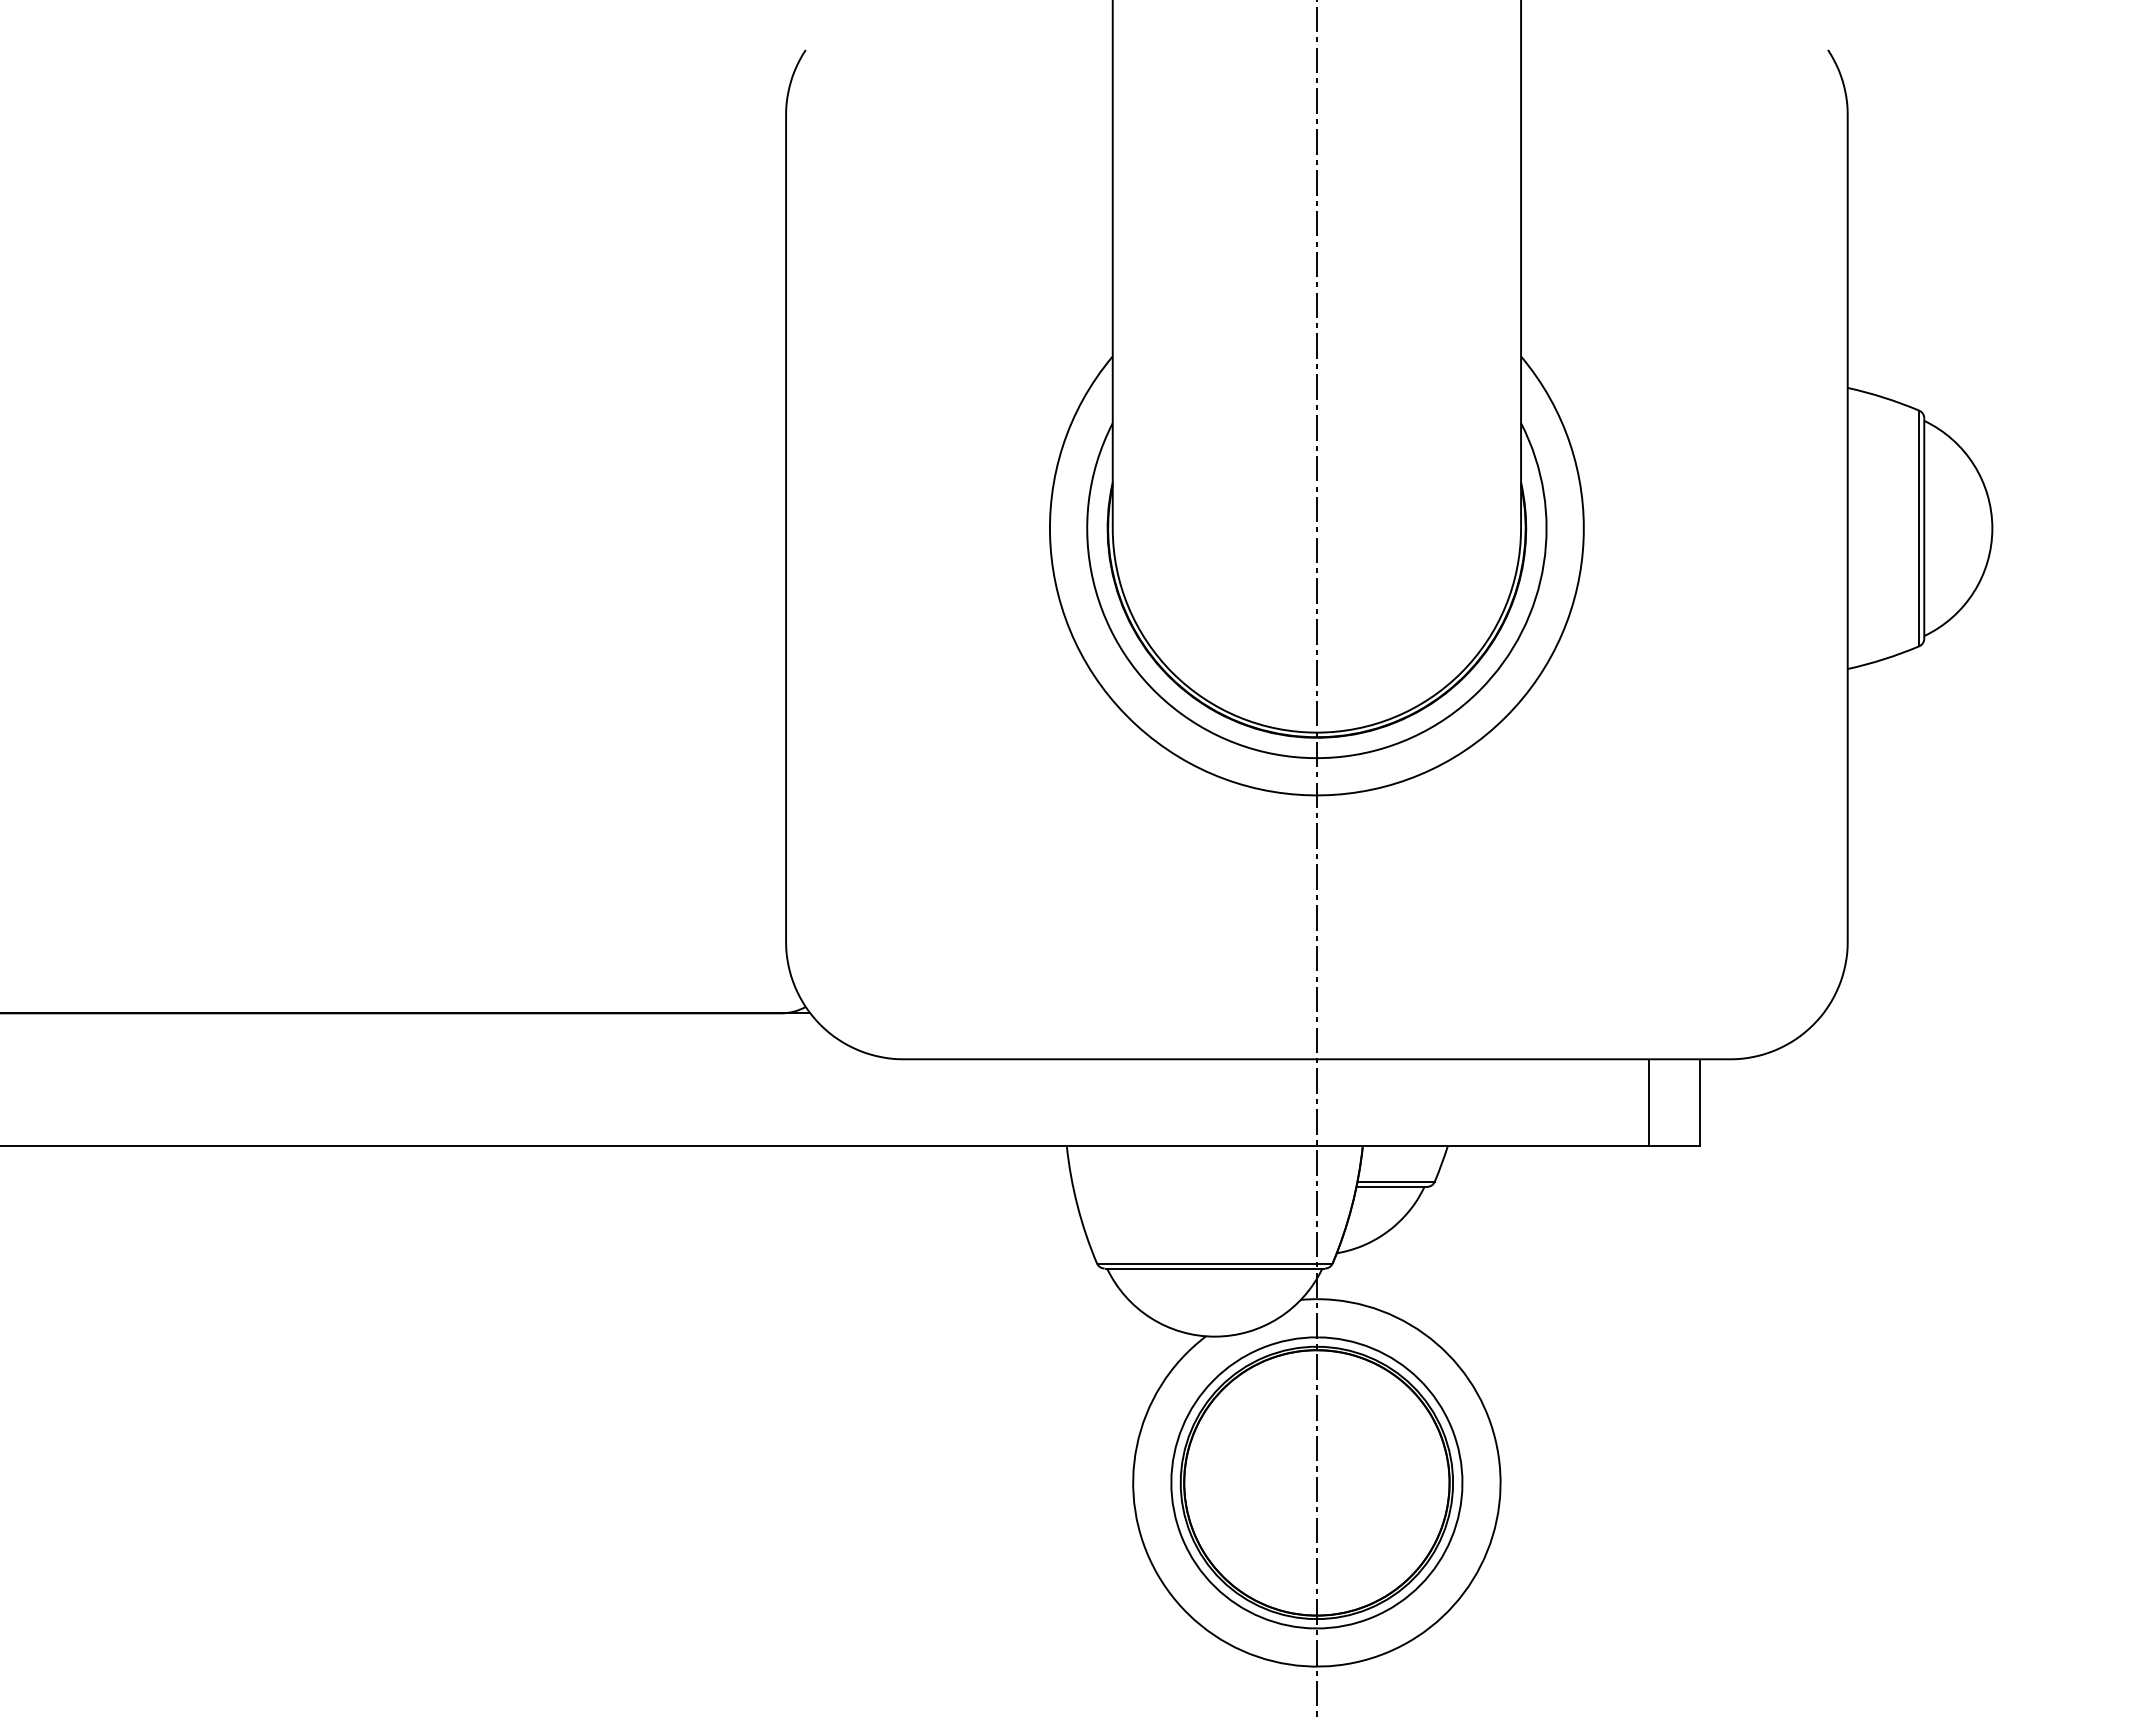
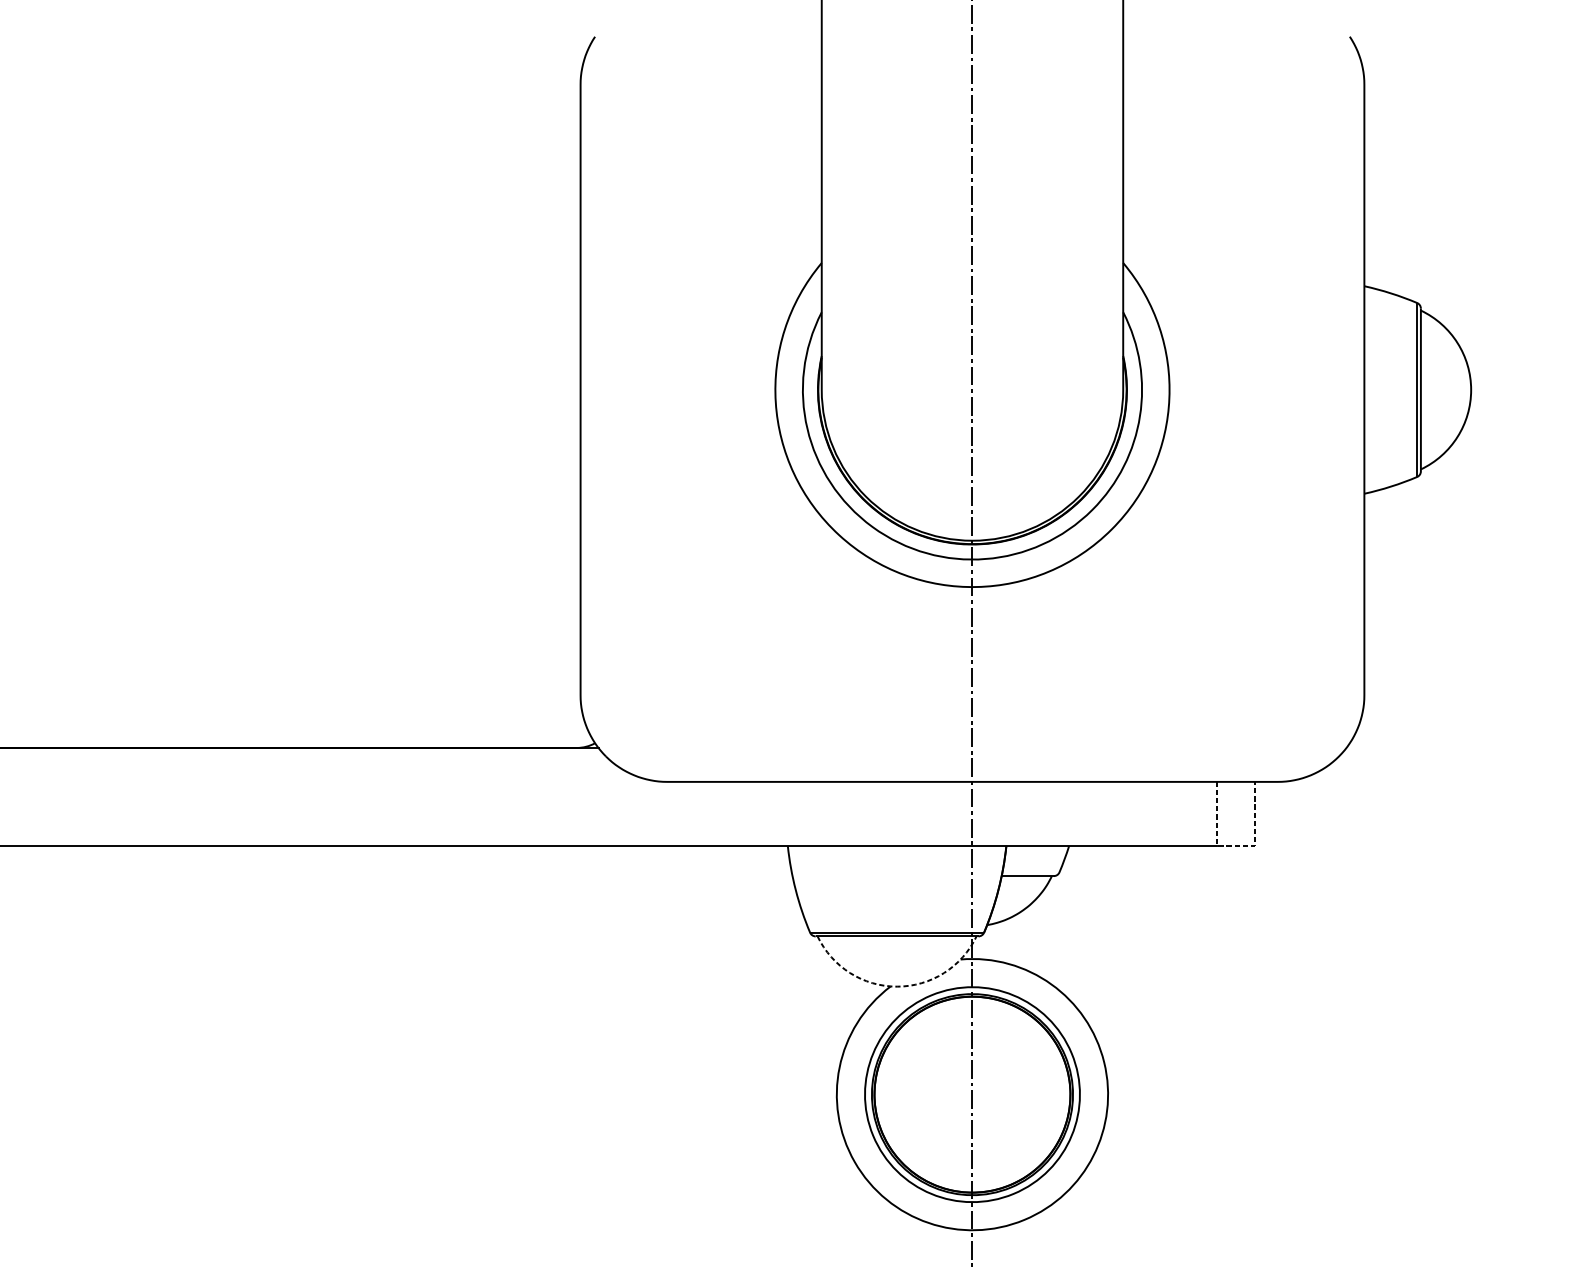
line: (1674, 1146) -> (1236, 846), solid -> dashed
line: (1395, 1181) -> (1030, 872), removed
line: (1214, 1336) -> (896, 986), solid -> dashed

